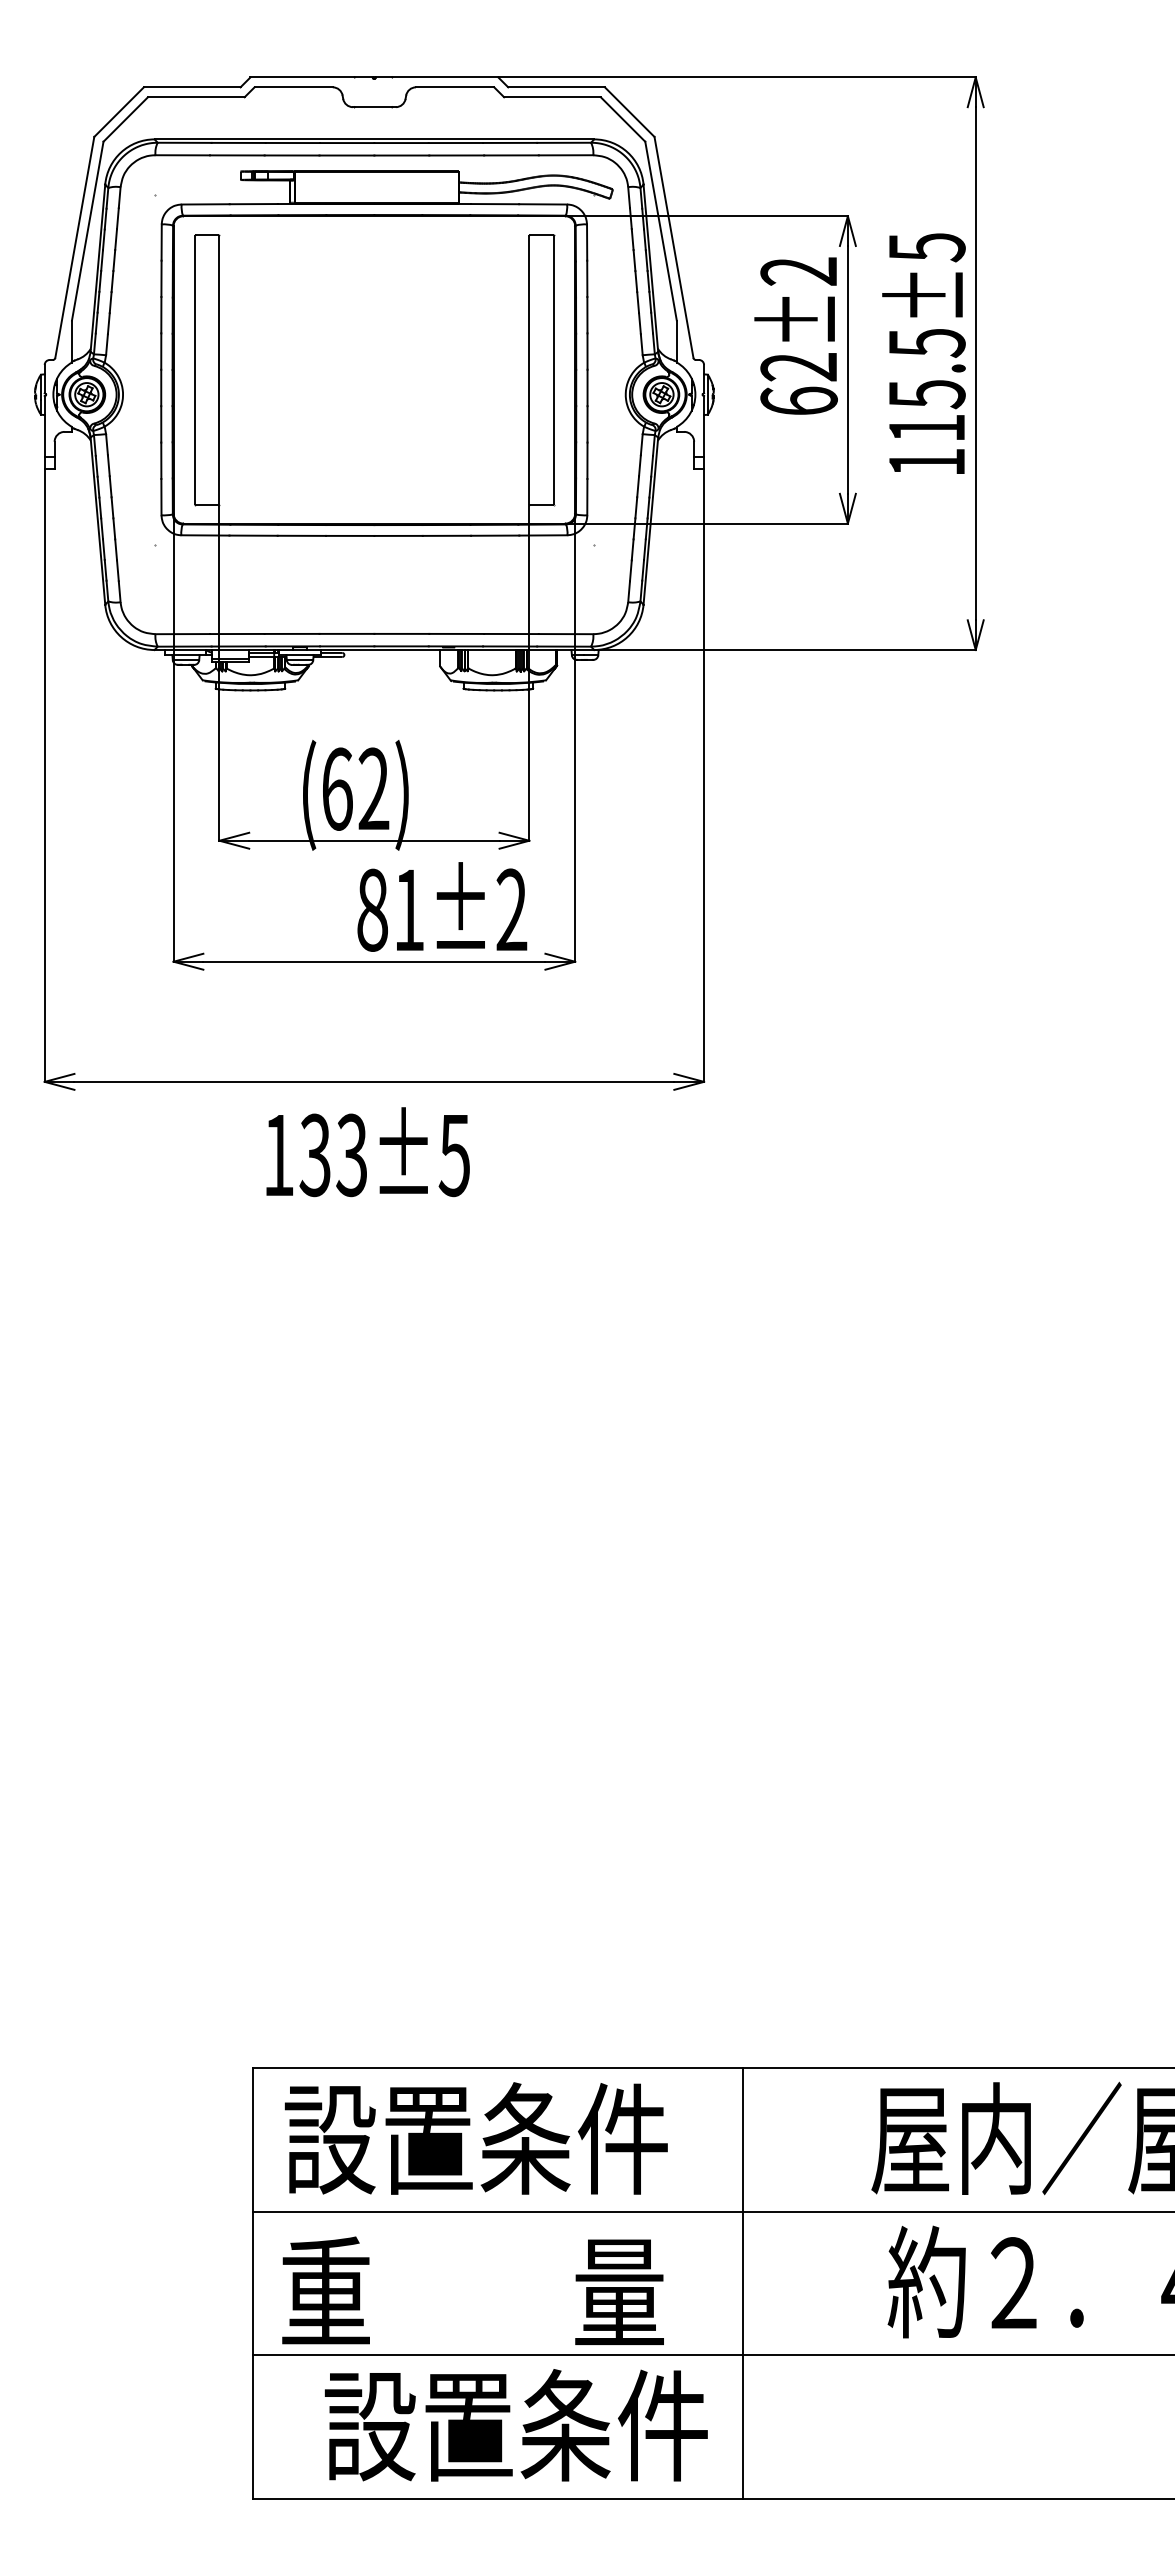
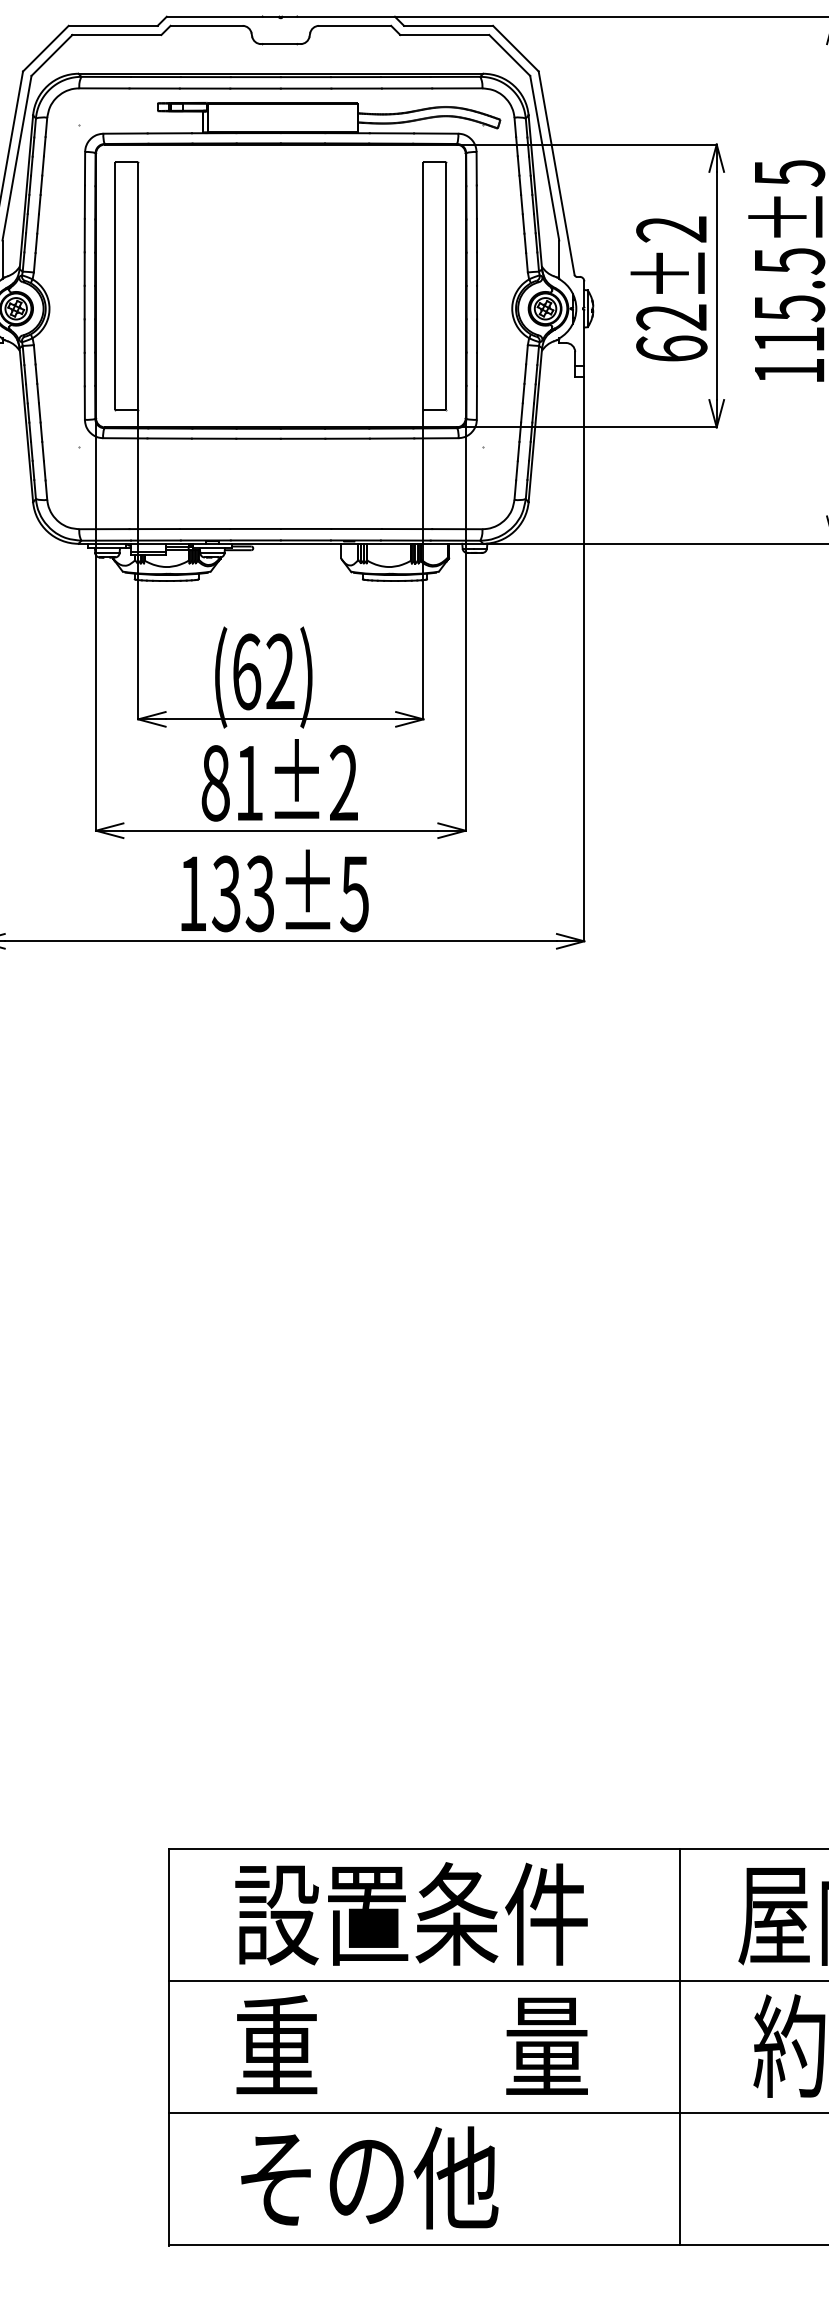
text: (795, 335) -> (668, 288), moved
text: (442, 906) -> (280, 779), moved
text: (367, 1152) -> (274, 891), moved
text: (475, 2138) -> (410, 1913), moved
line: (743, 2283) -> (680, 2047), moved
text: (472, 2290) -> (411, 2044), moved
text: (515, 2425) -> (410, 2178), 設置条件 -> その他

